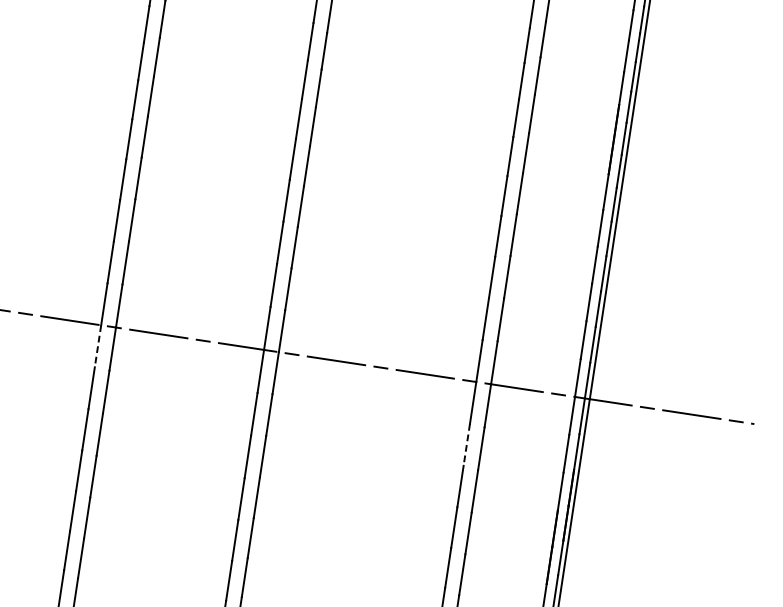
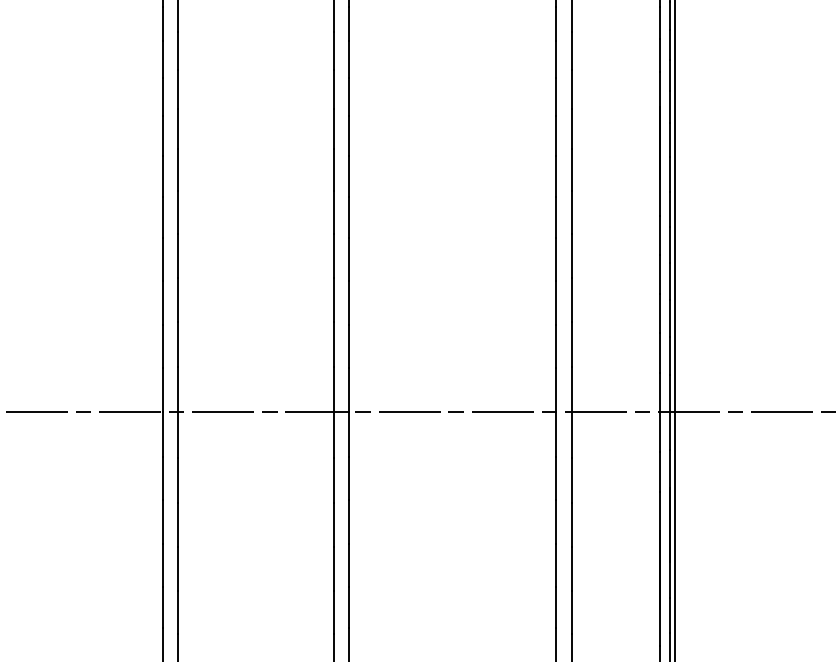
line: (97, 347) -> (162, 435), dashed -> solid
line: (467, 445) -> (556, 478), dashed -> solid

